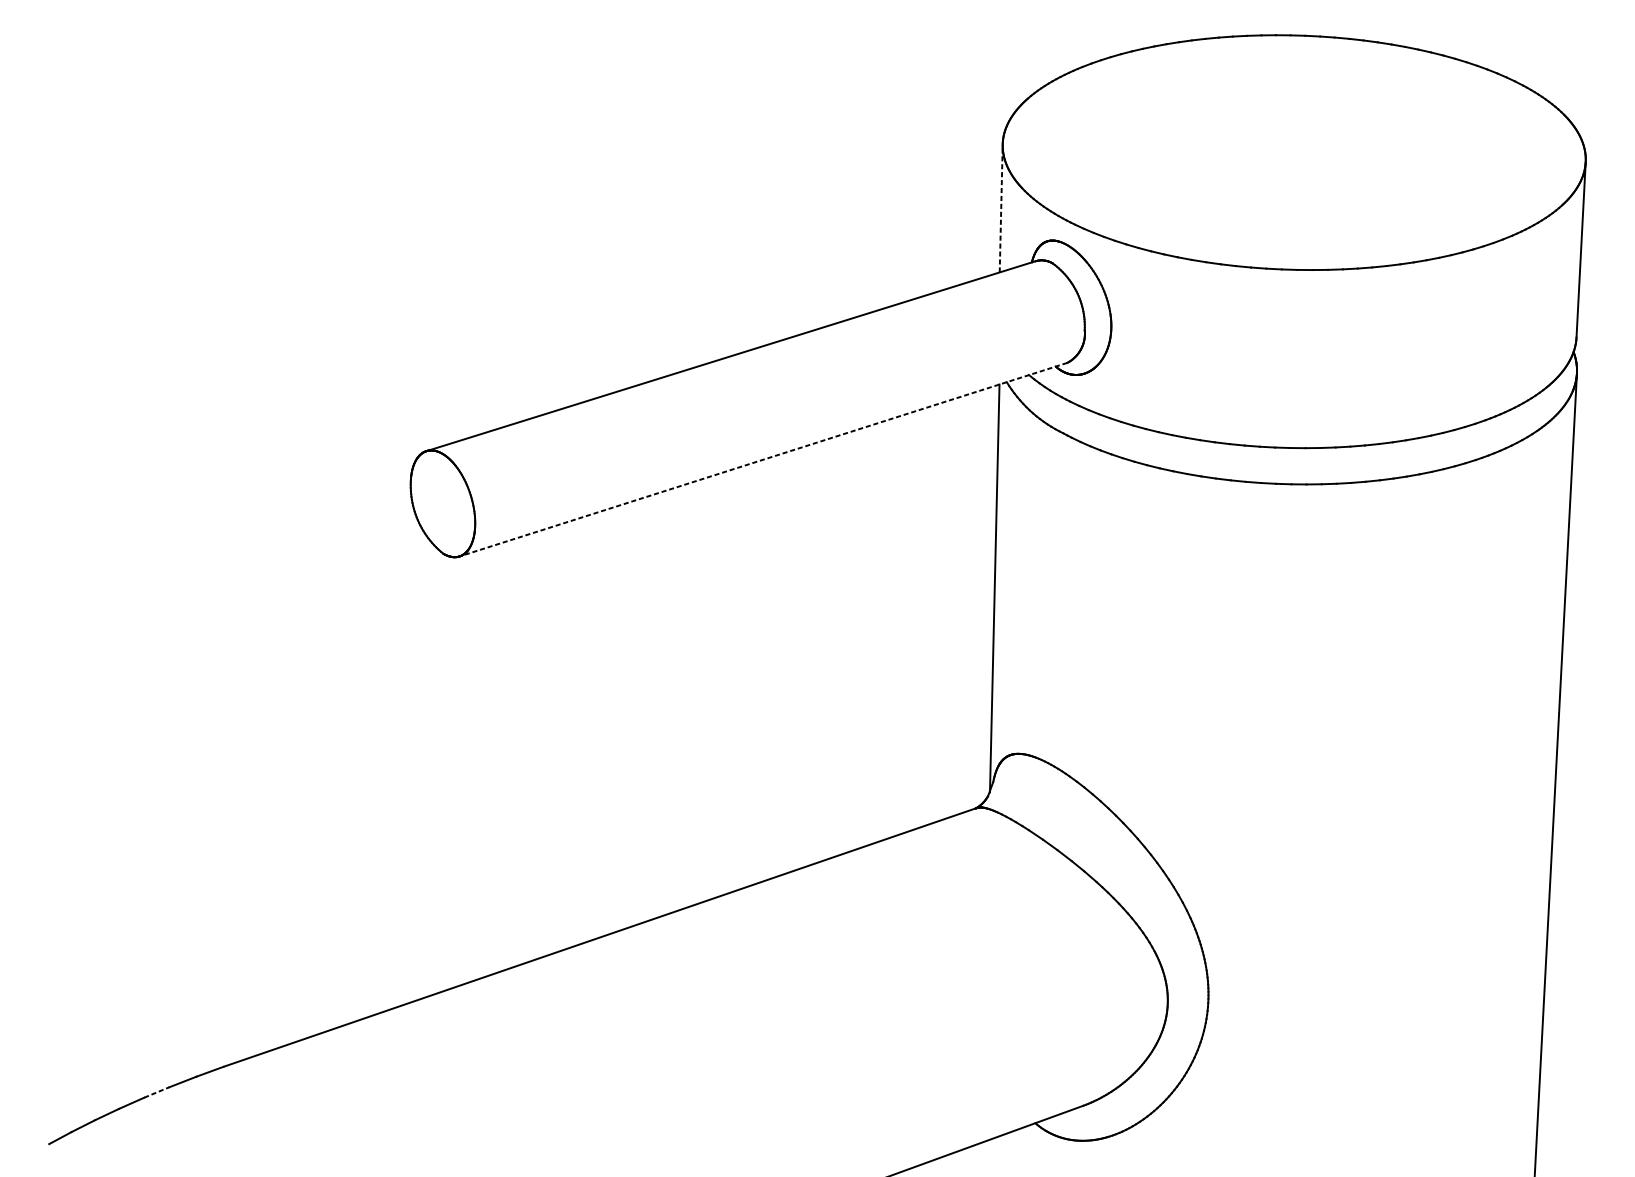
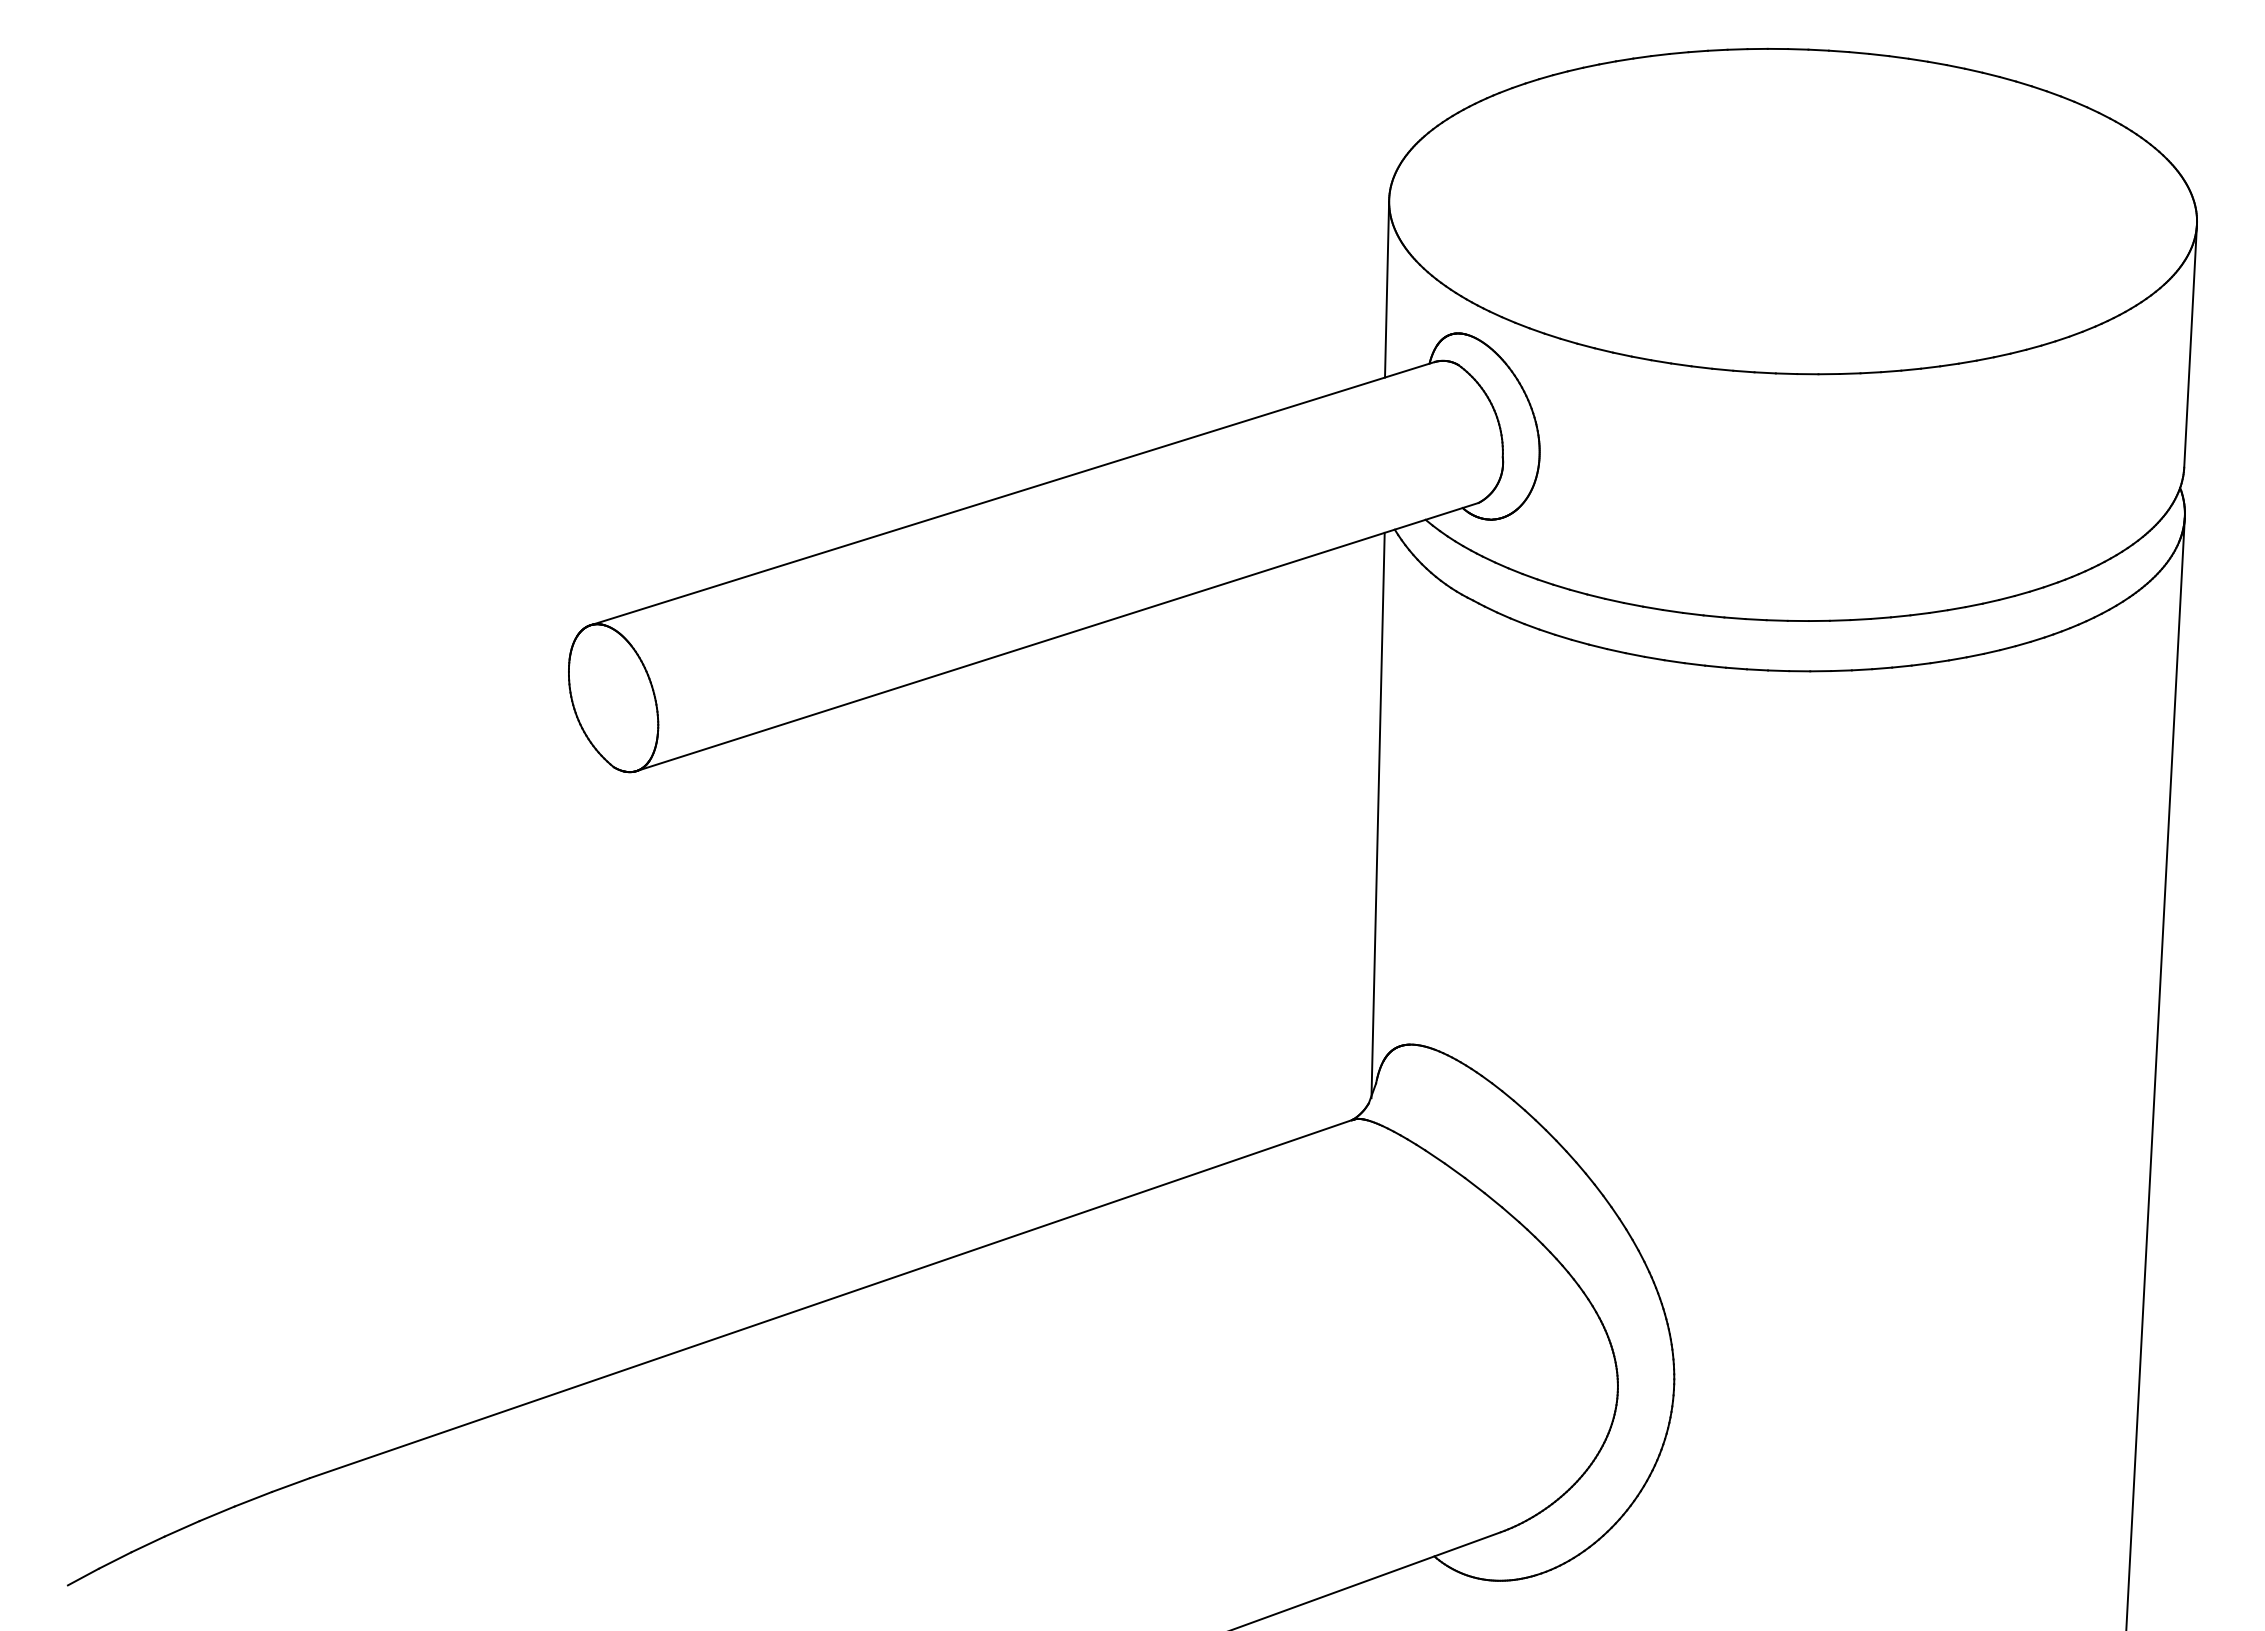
line: (1001, 208) -> (1387, 289), dashed -> solid
line: (763, 459) -> (1057, 636), dashed -> solid
line: (157, 1092) -> (217, 1513), dashed -> solid

